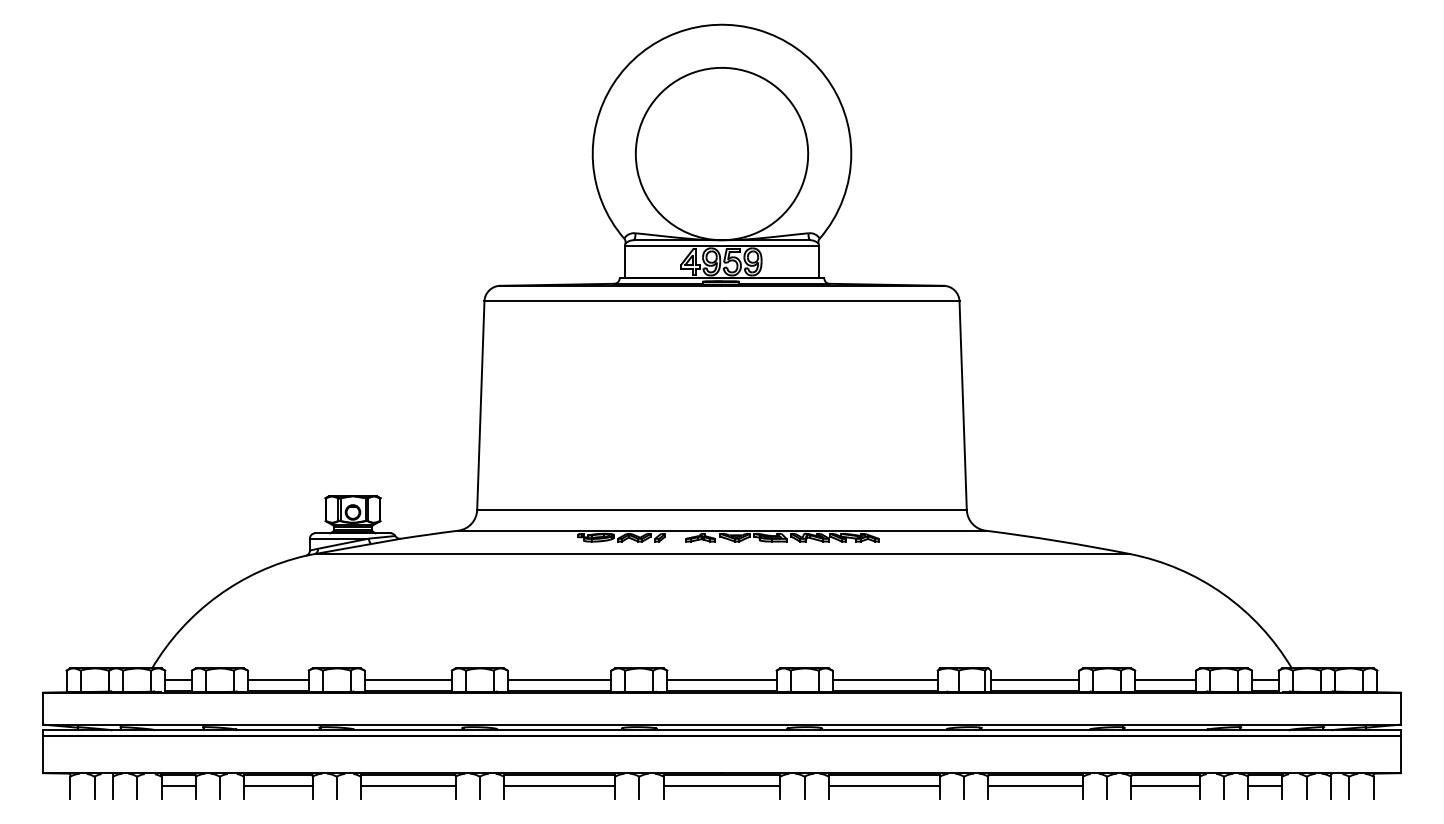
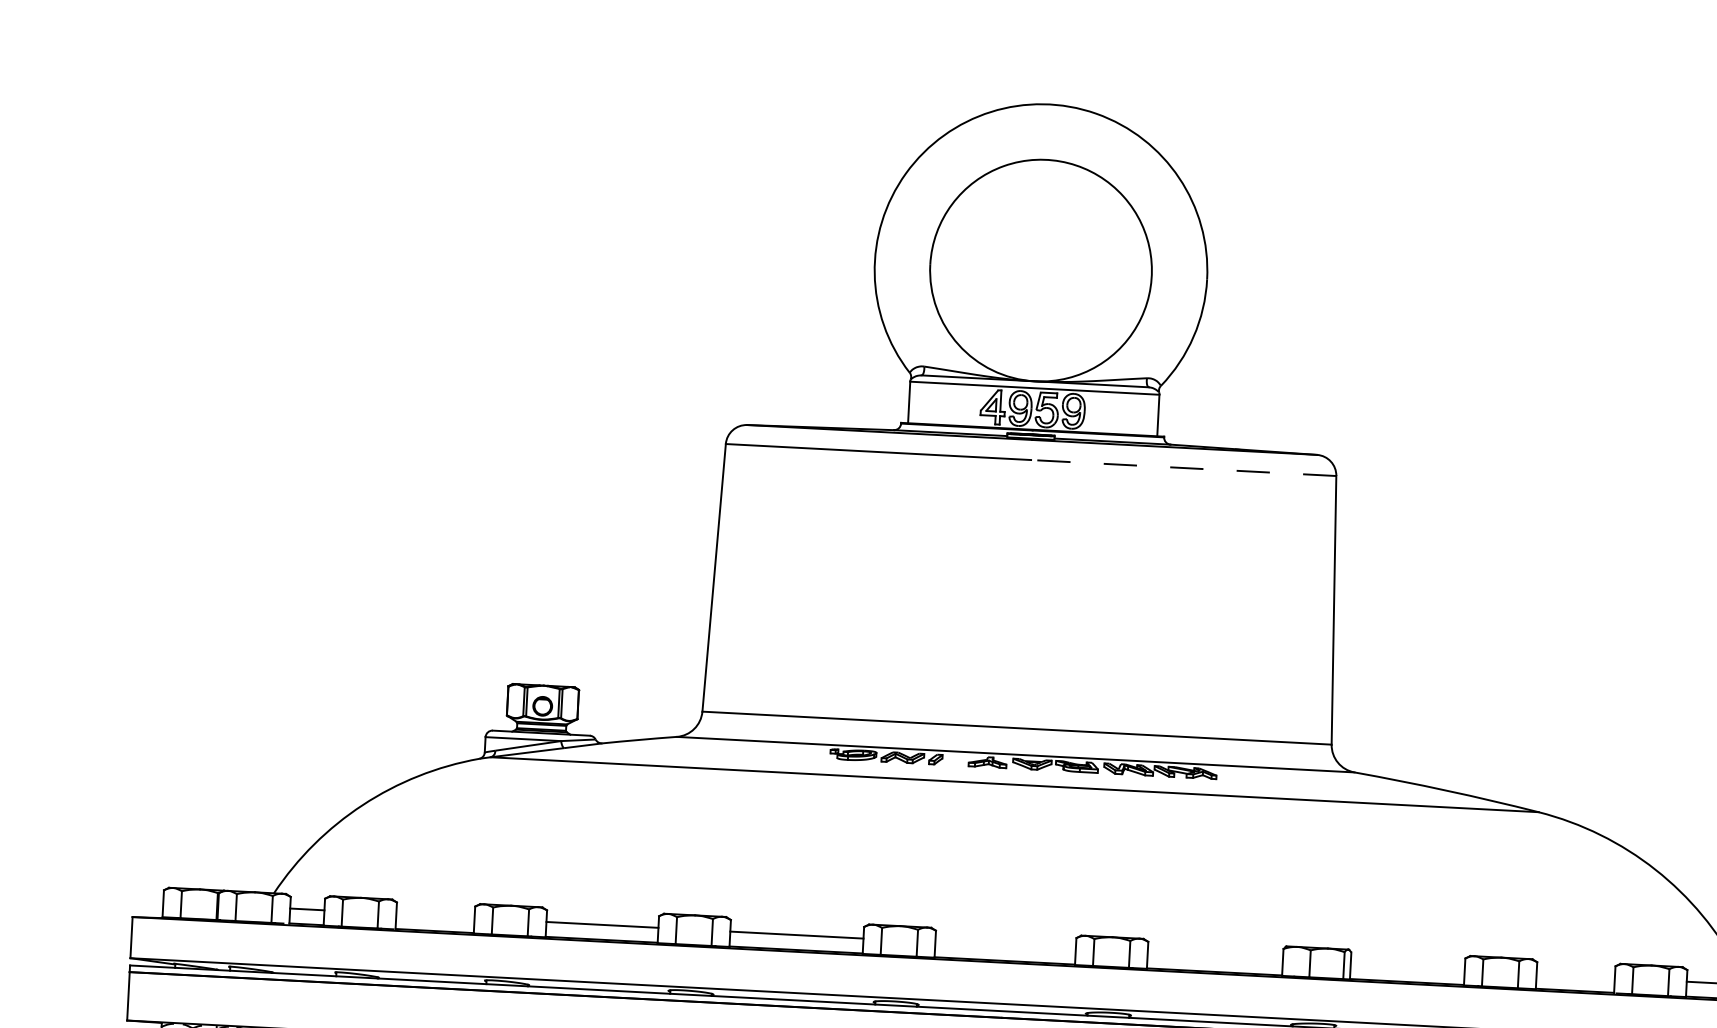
line: (840, 301) -> (1183, 468), solid -> dashed
line: (277, 679) -> (434, 915), removed
line: (721, 679) -> (1004, 945), removed
line: (884, 679) -> (1214, 956), removed
line: (1034, 679) -> (1407, 966), removed
line: (1165, 679) -> (1575, 975), removed

